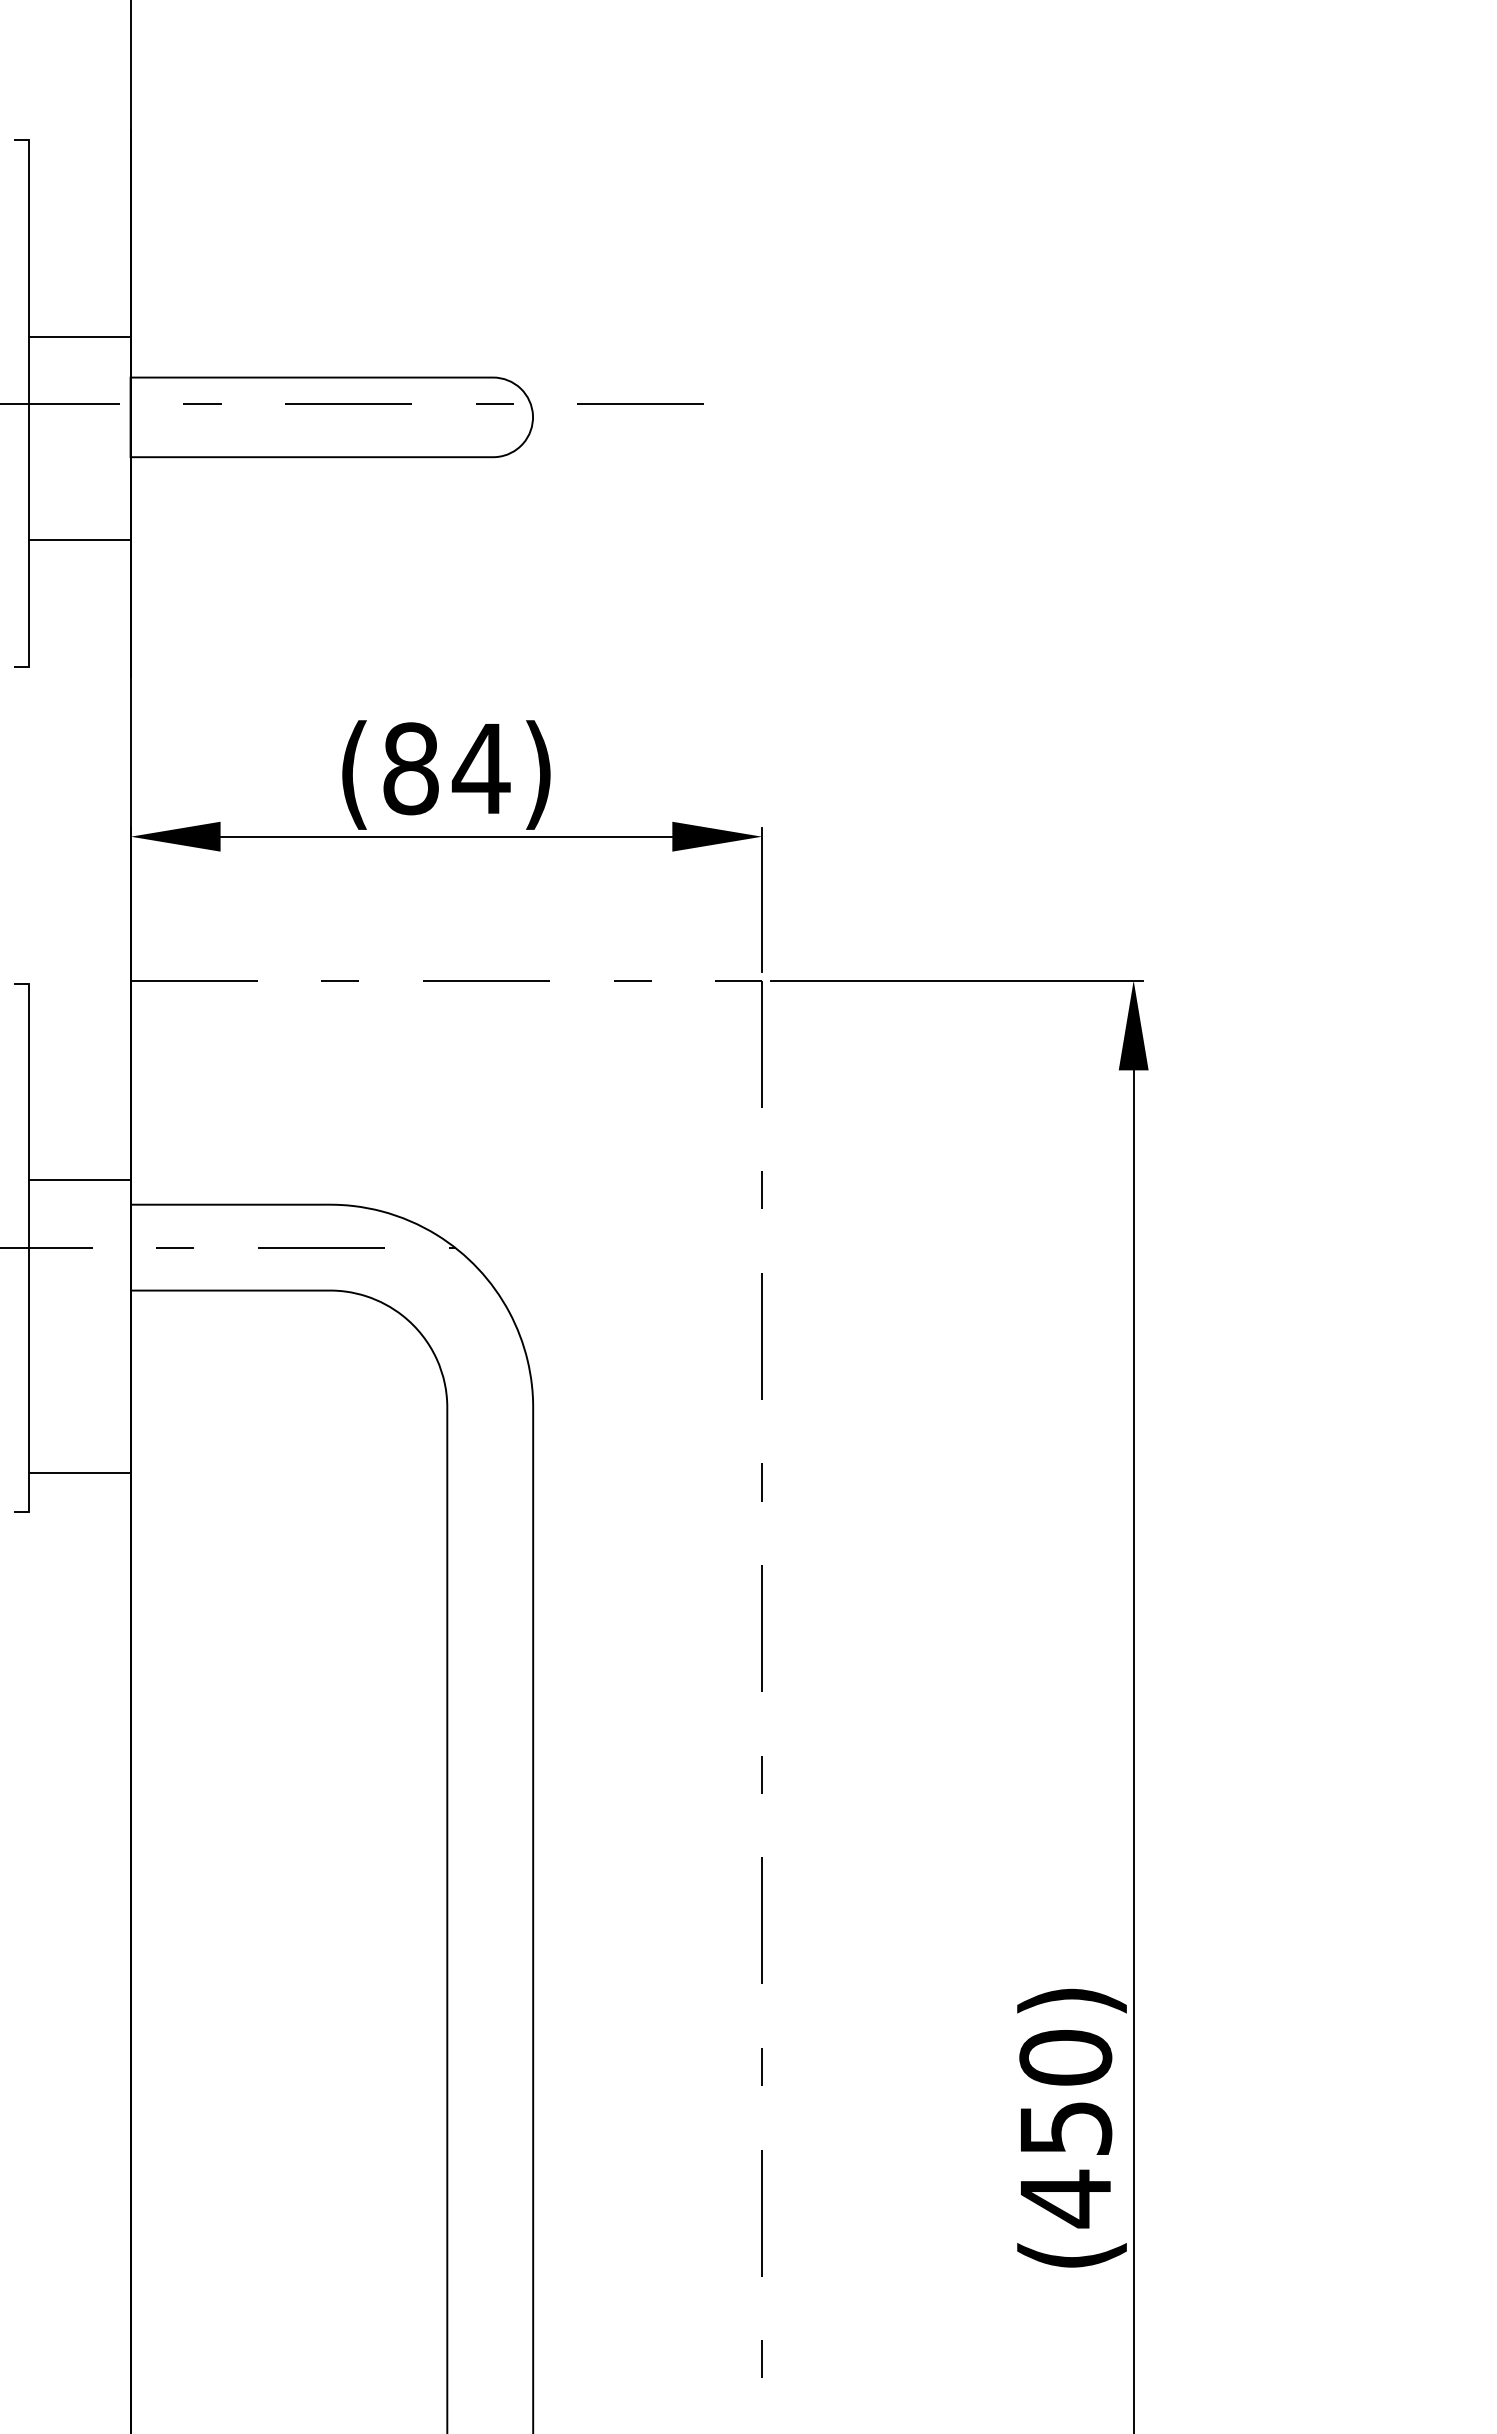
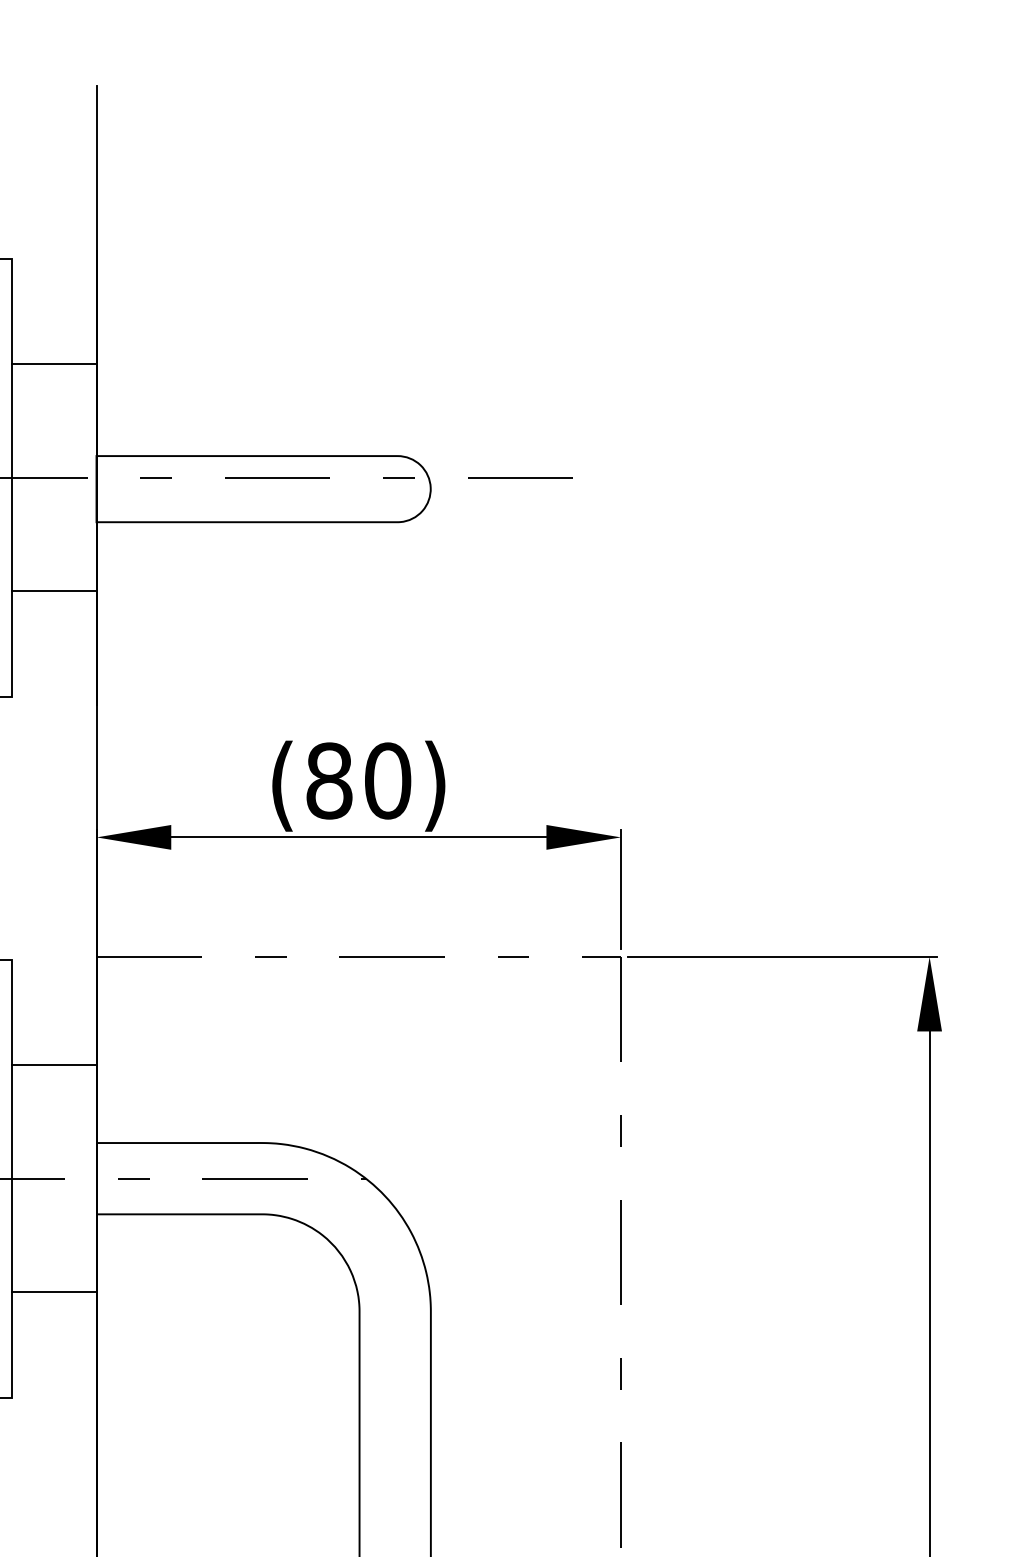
line: (79, 336) -> (54, 363), moved
text: (480, 768) -> (387, 780), (84) -> (80)
line: (79, 1180) -> (54, 1065), moved
line: (79, 1472) -> (54, 1292), moved

